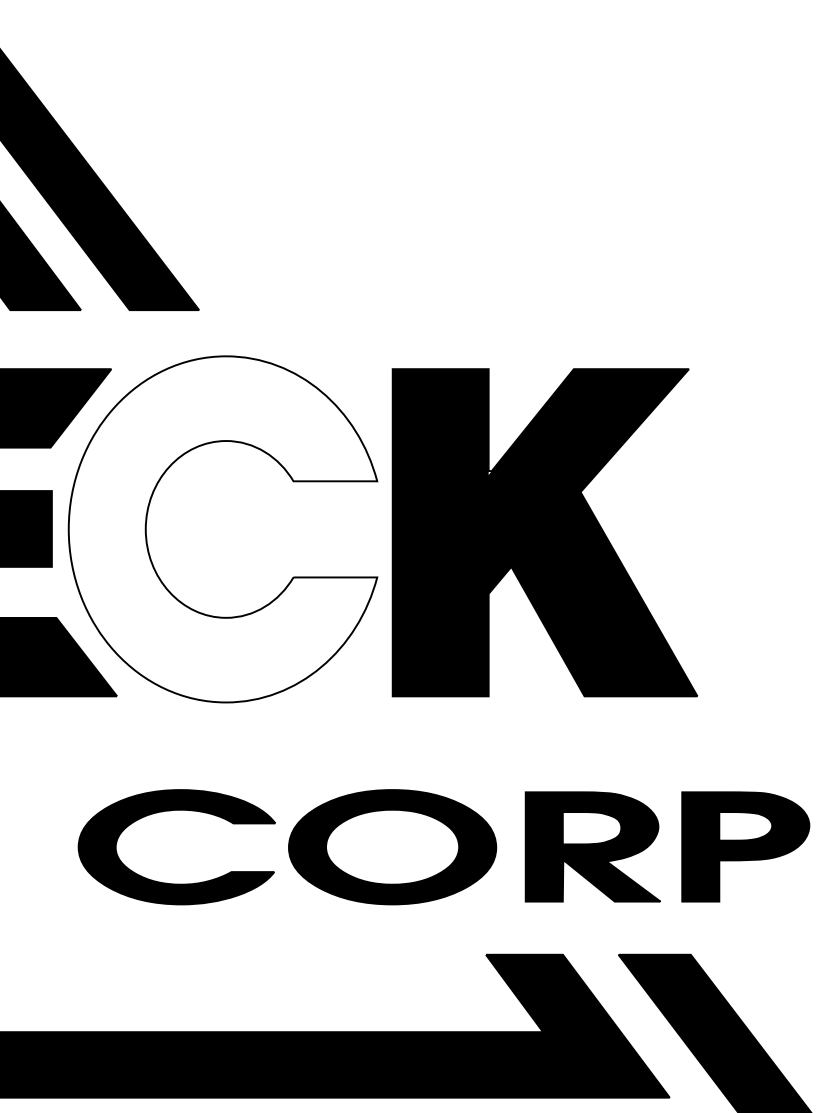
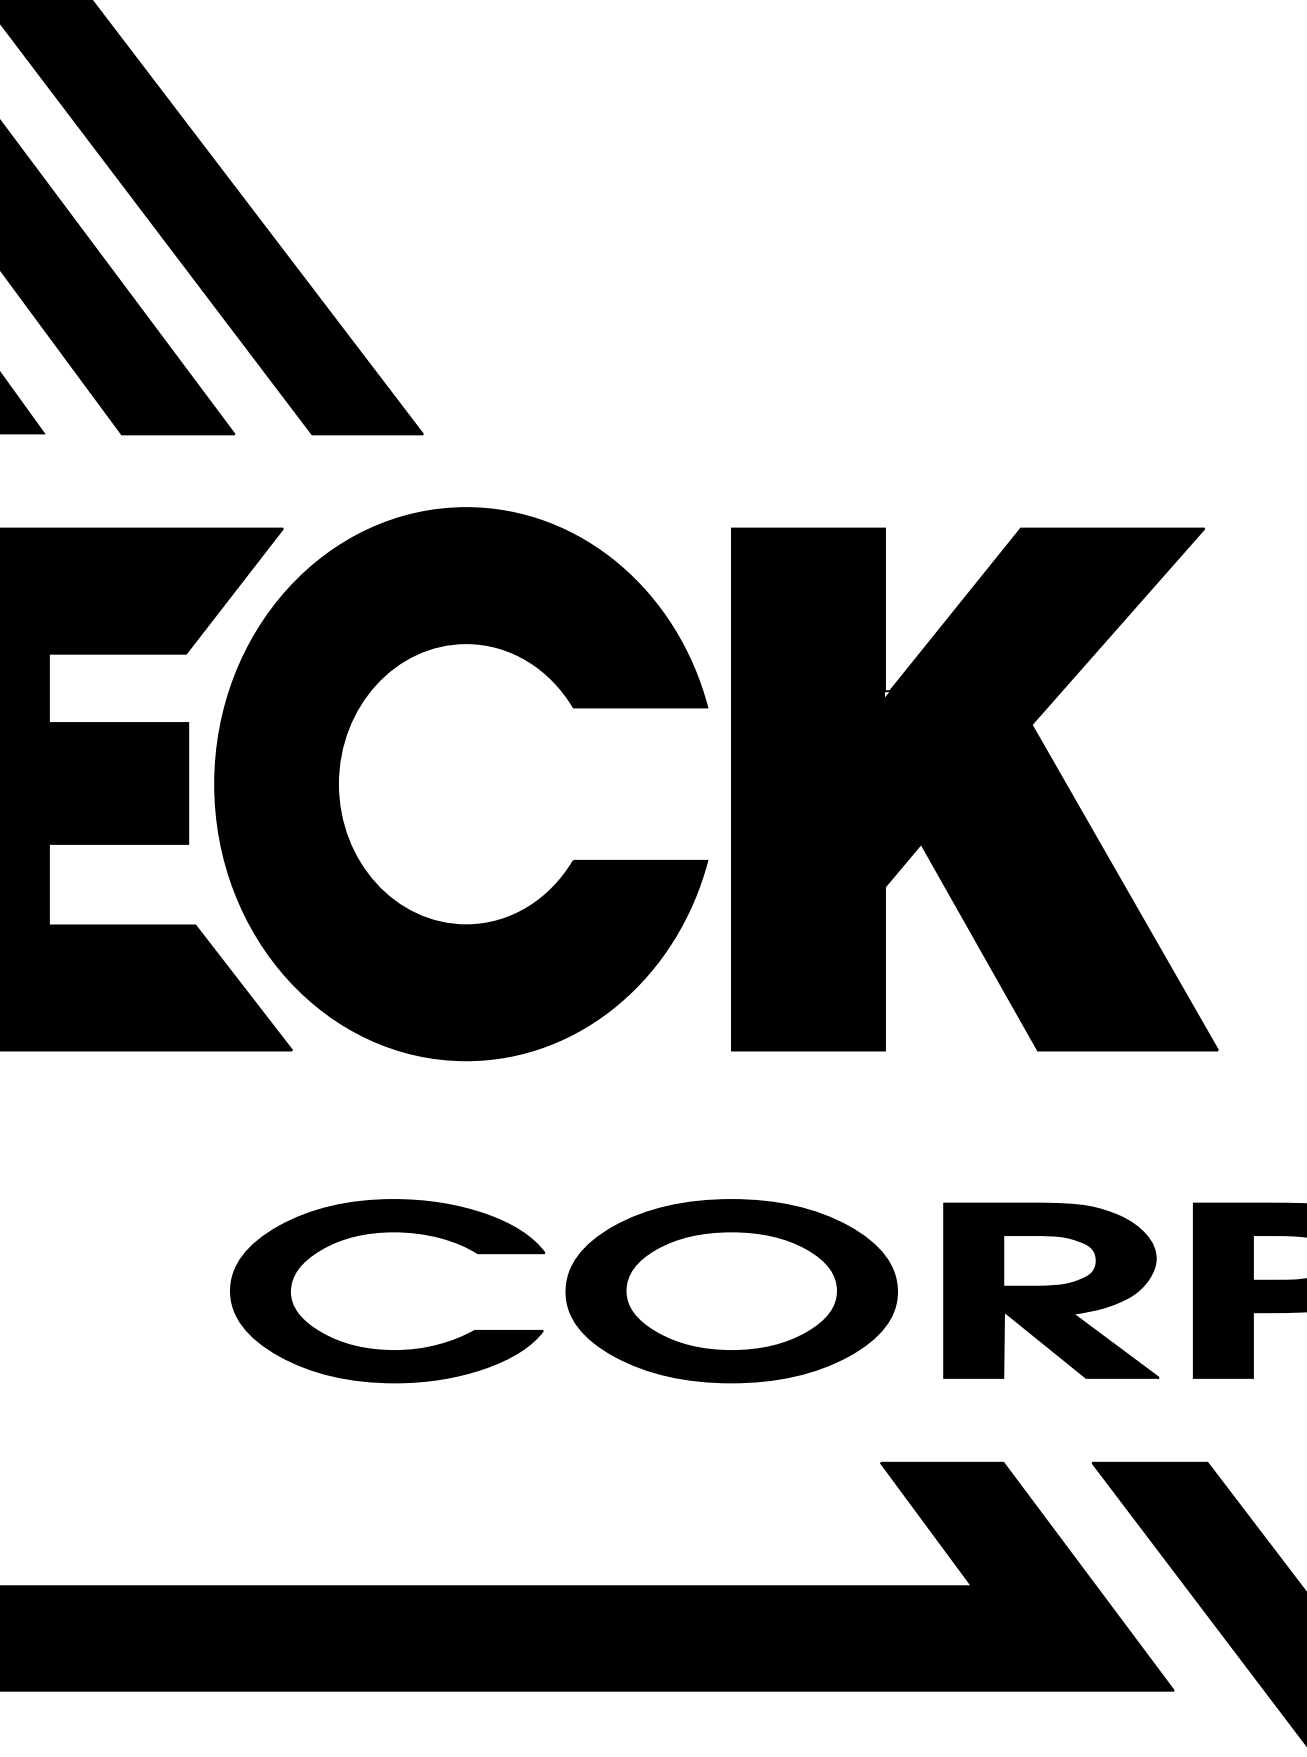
fill: (222, 529) -> (460, 784), added

